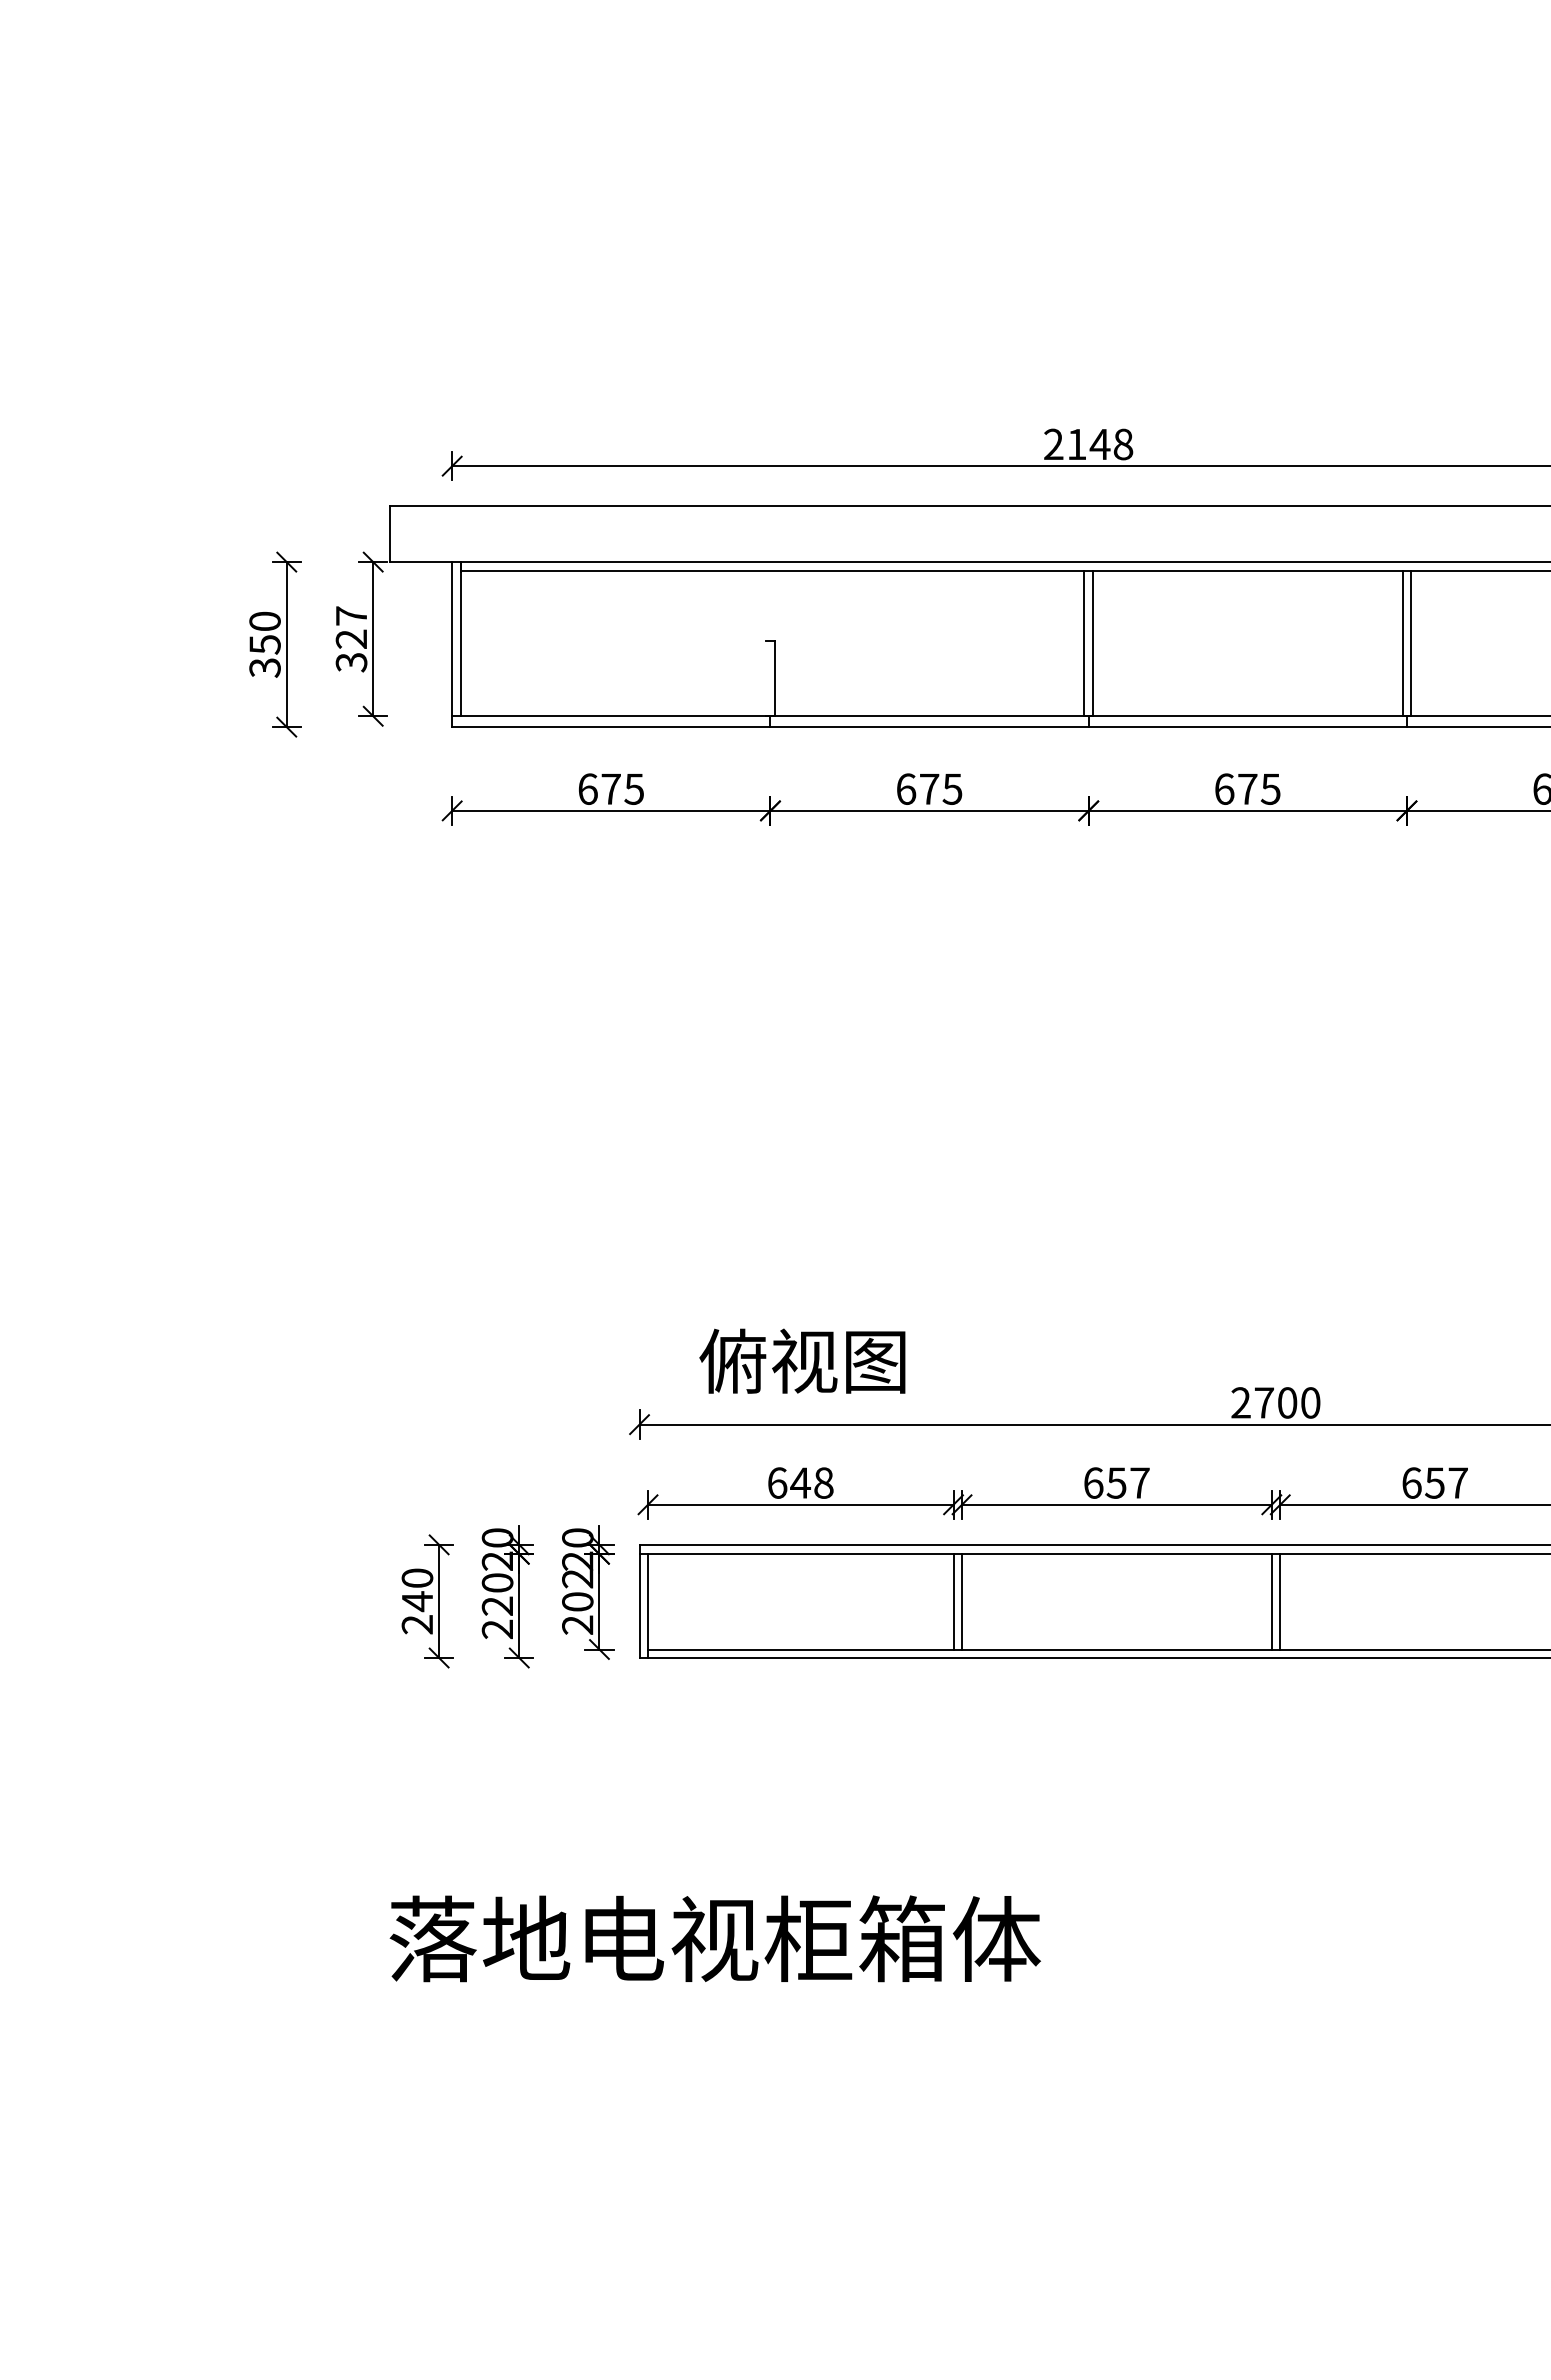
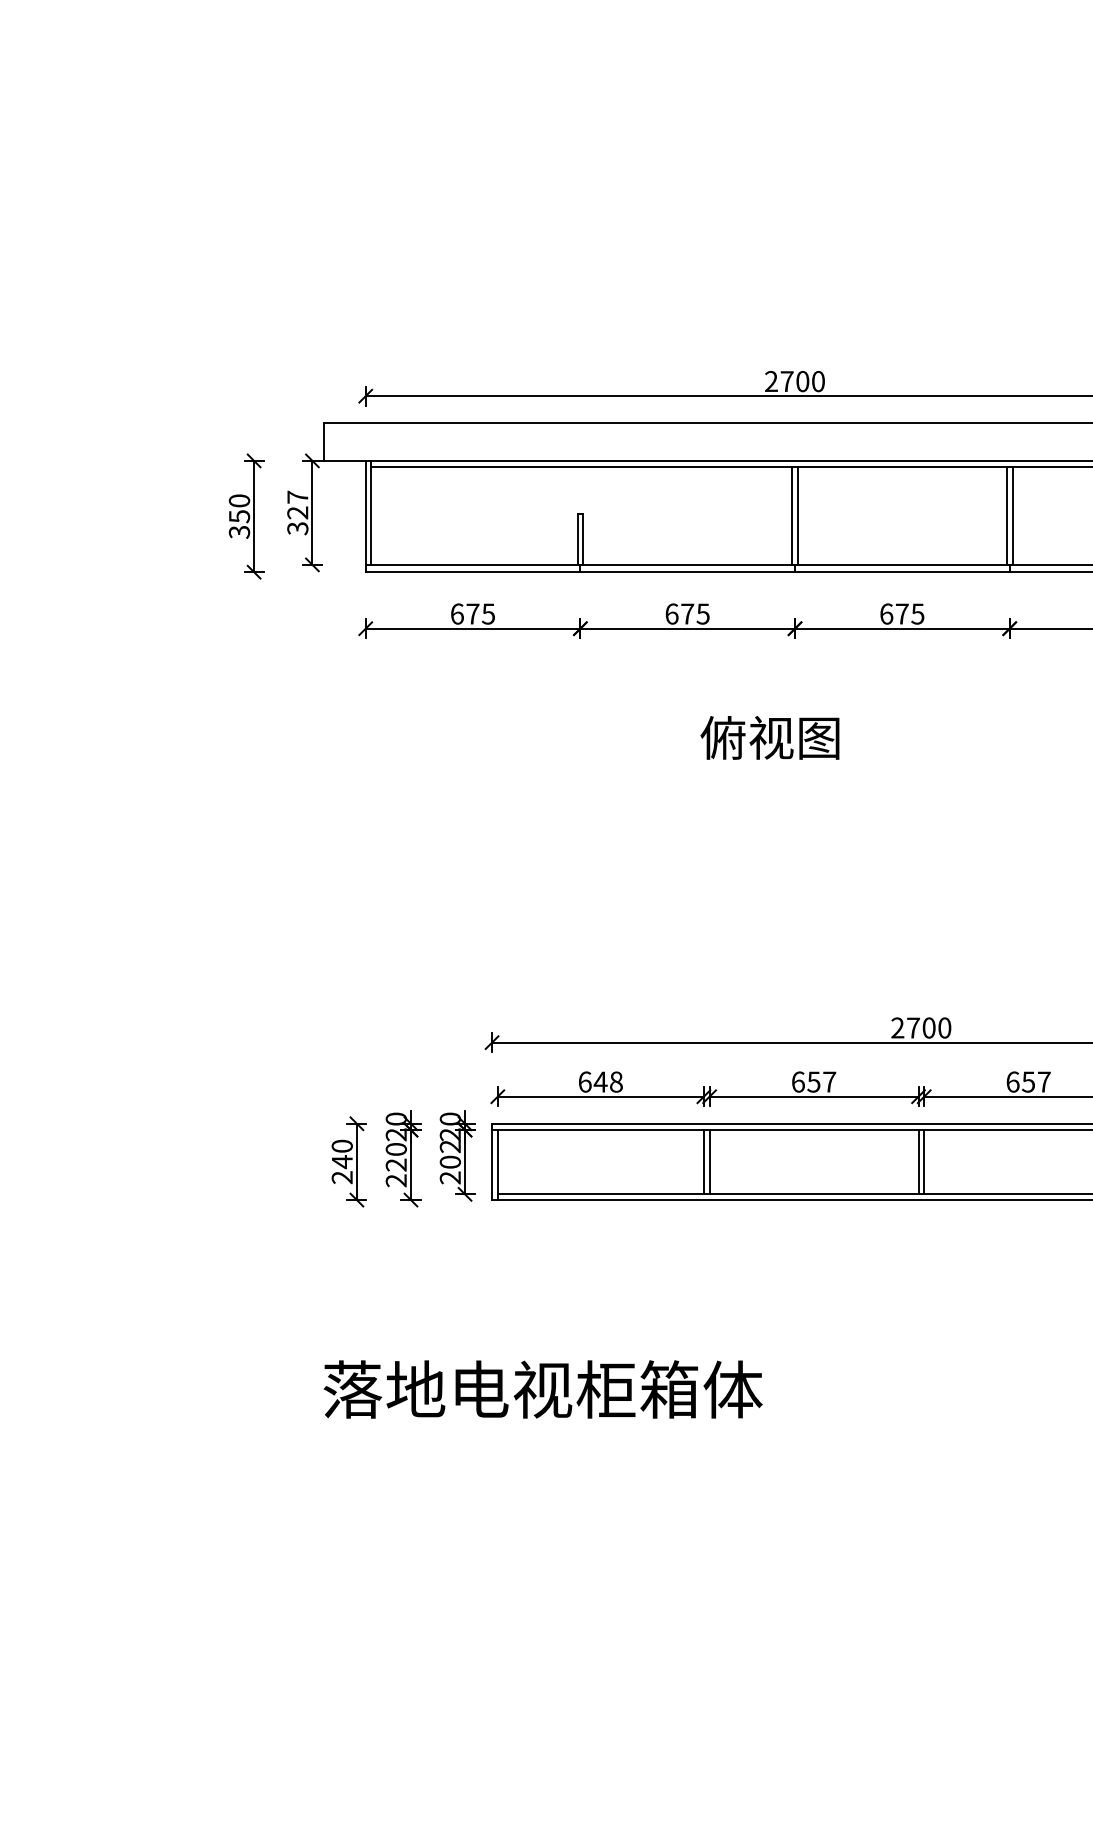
text: (1099, 444) -> (802, 381), 2148 -> 2700
line: (766, 678) -> (577, 539), added
text: (801, 1360) -> (769, 737), moved

